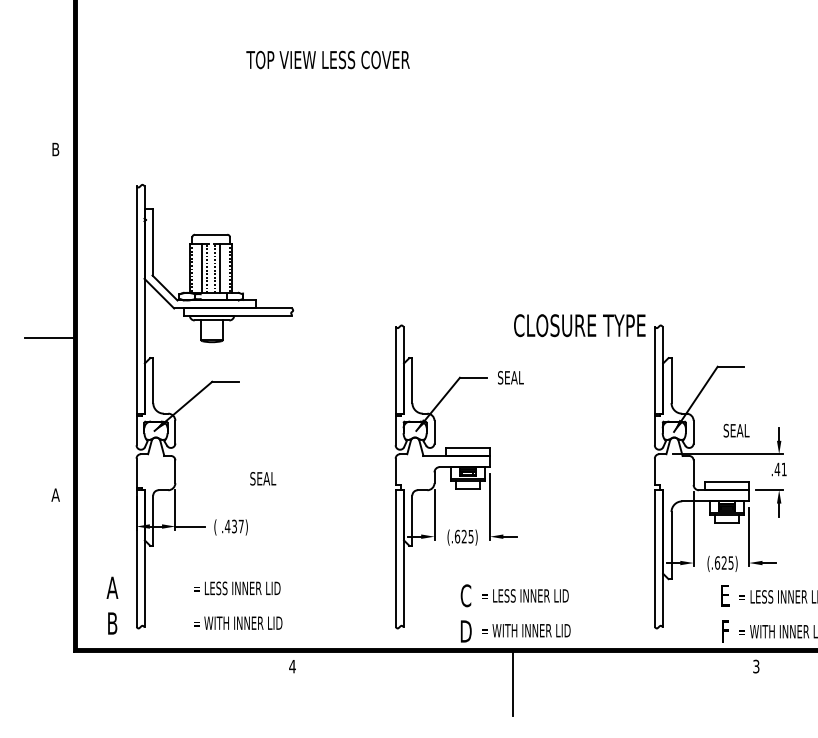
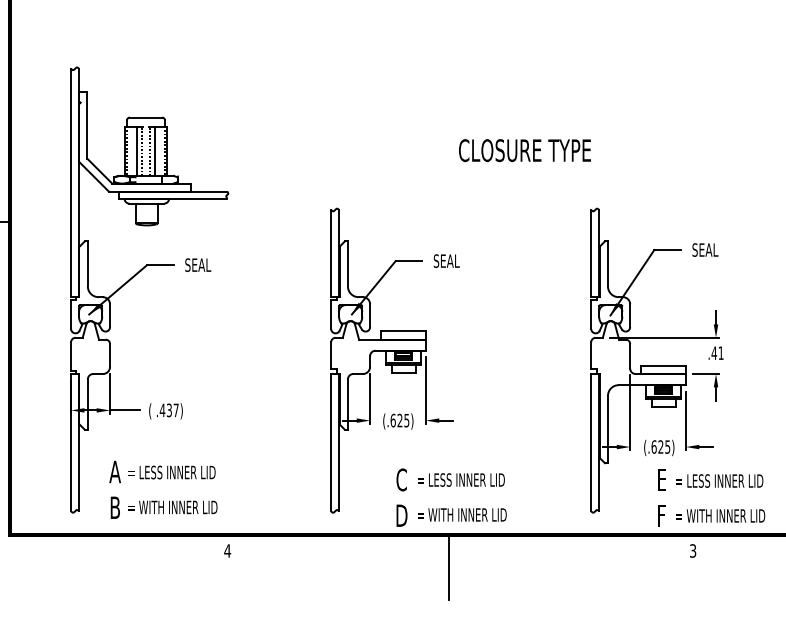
text: (579, 325) -> (524, 150), moved
text: (736, 430) -> (705, 249), moved
text: (263, 478) -> (198, 264), moved
text: (112, 605) -> (115, 489), moved

